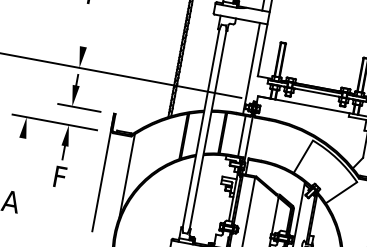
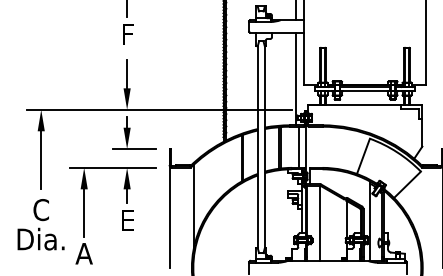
line: (86, 32) -> (127, 73), added
line: (18, 161) -> (84, 212), added
text: (59, 176) -> (127, 220), F -> E

